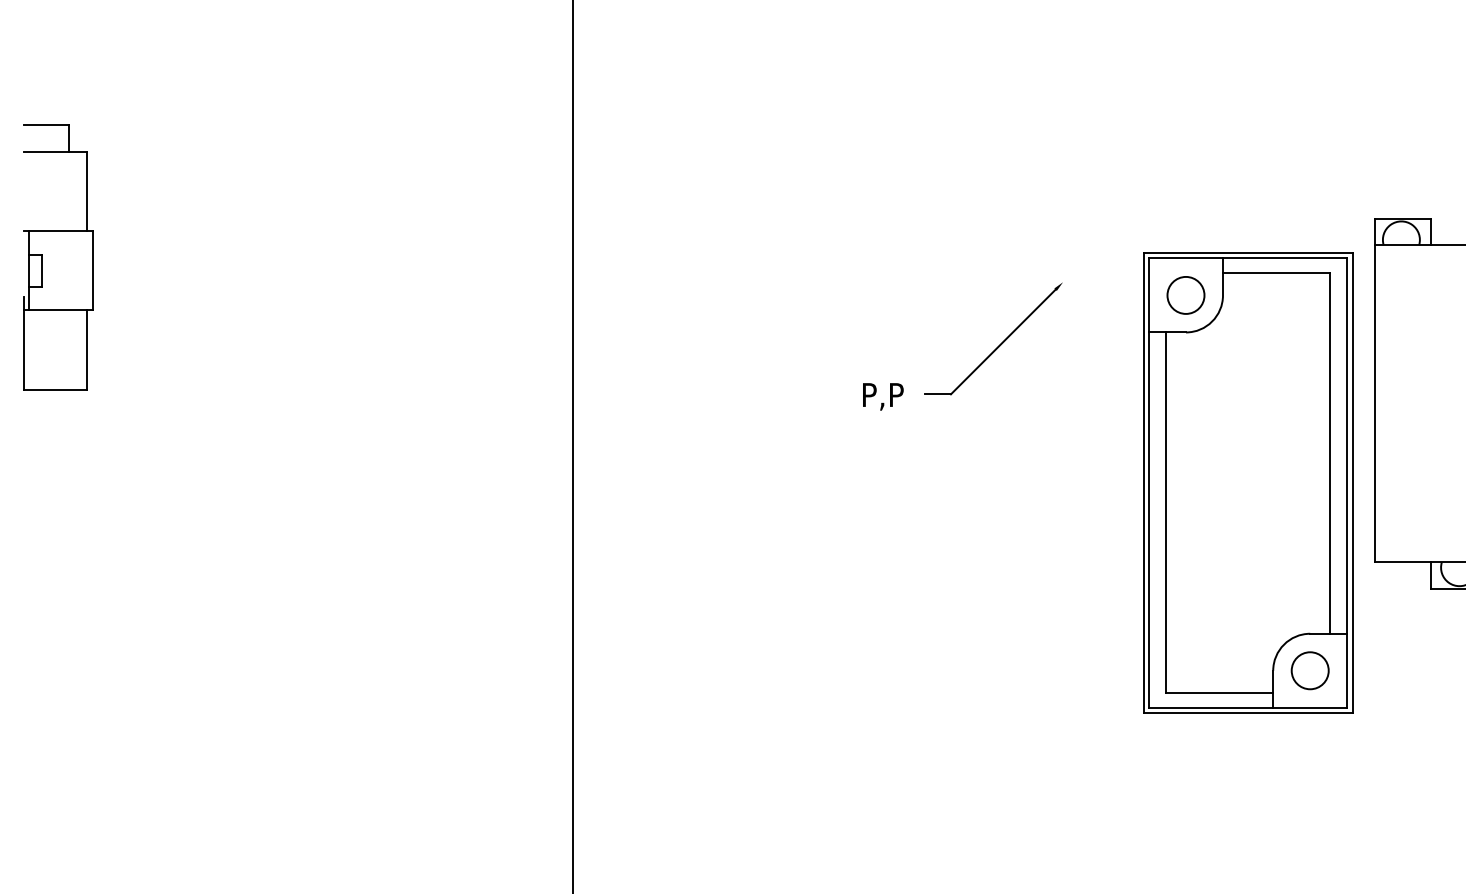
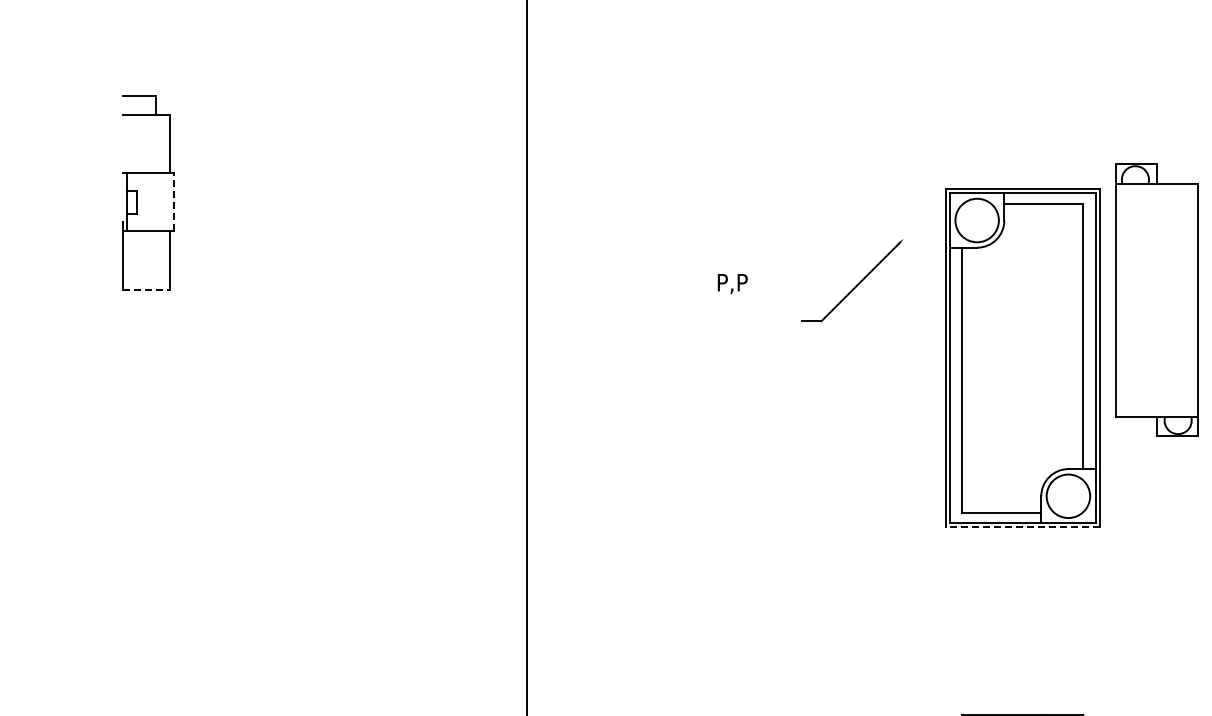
line: (92, 270) -> (173, 202), solid -> dashed
circle: (1185, 295) -> (976, 220), size x1.6
part: (993, 338) -> (852, 280), moved
line: (56, 389) -> (147, 289), solid -> dashed
text: (882, 397) -> (732, 284), moved
circle: (1310, 669) -> (1068, 495), size x1.6
line: (1247, 713) -> (1022, 527), solid -> dashed

